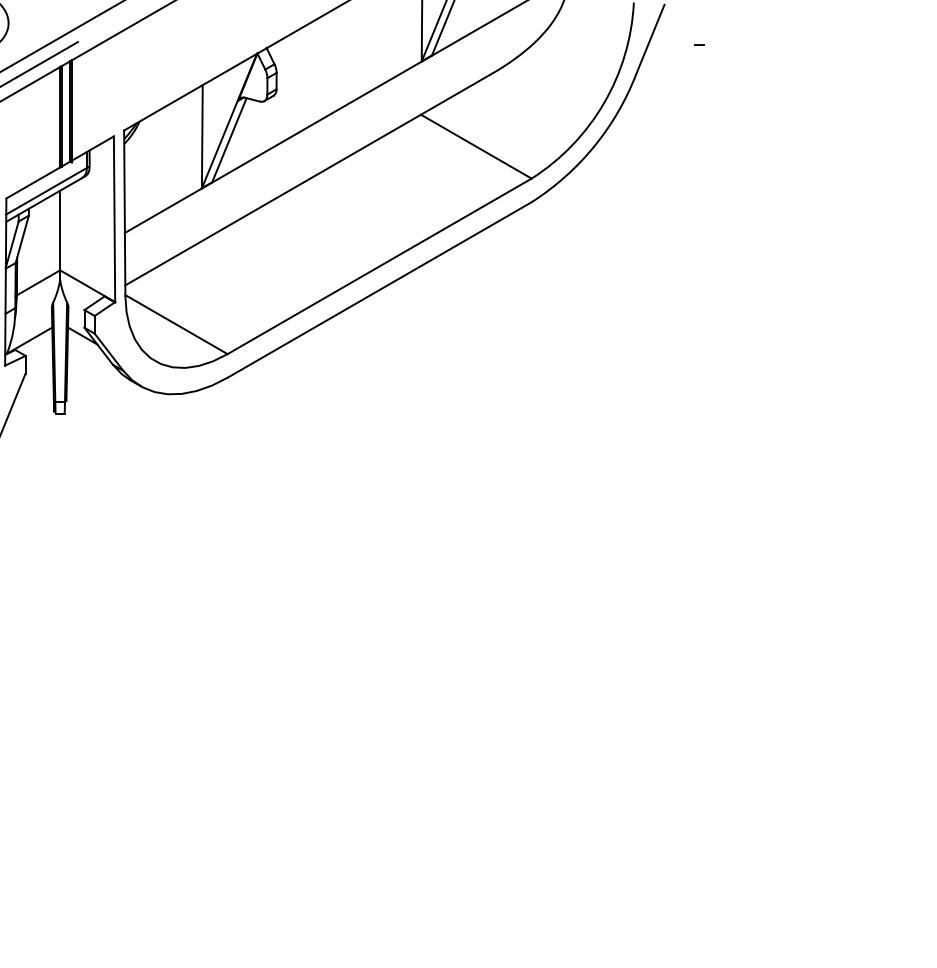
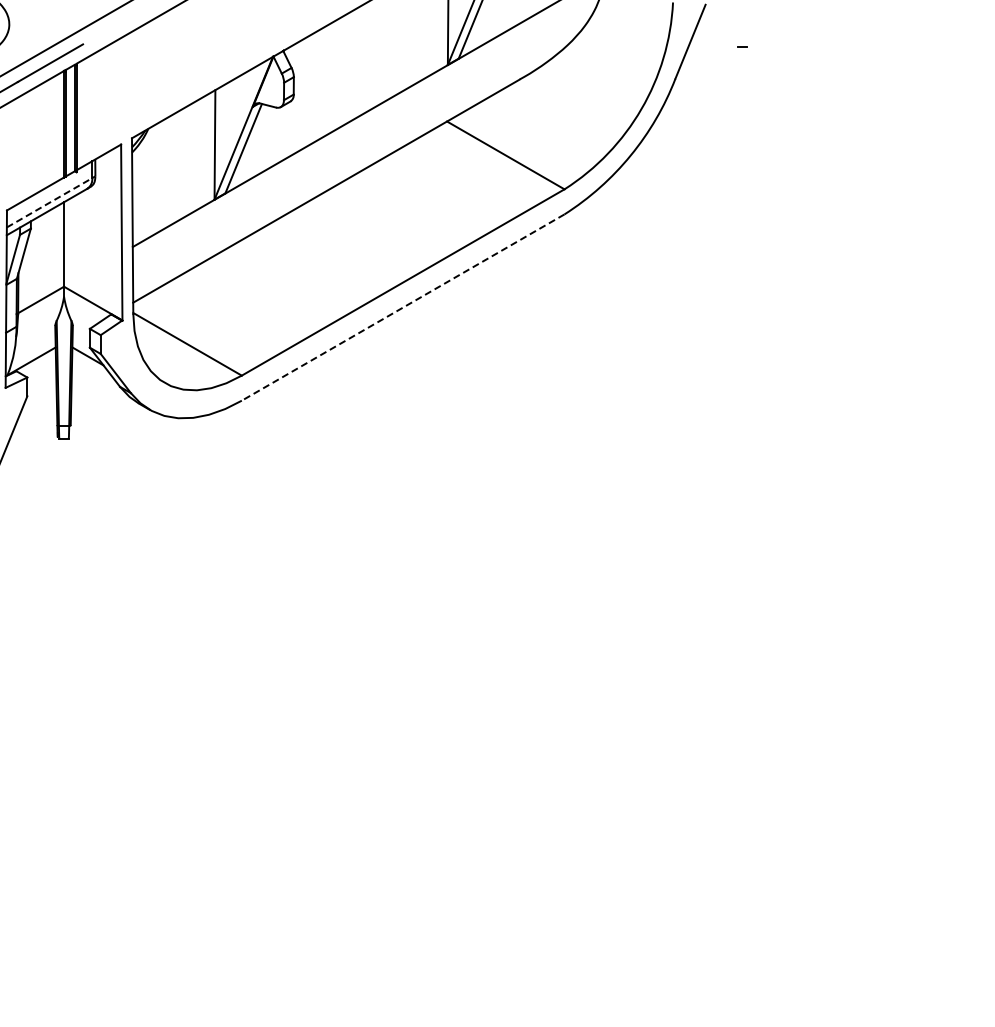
line: (47, 191) -> (50, 202), solid -> dashed
line: (379, 289) -> (402, 307), solid -> dashed

